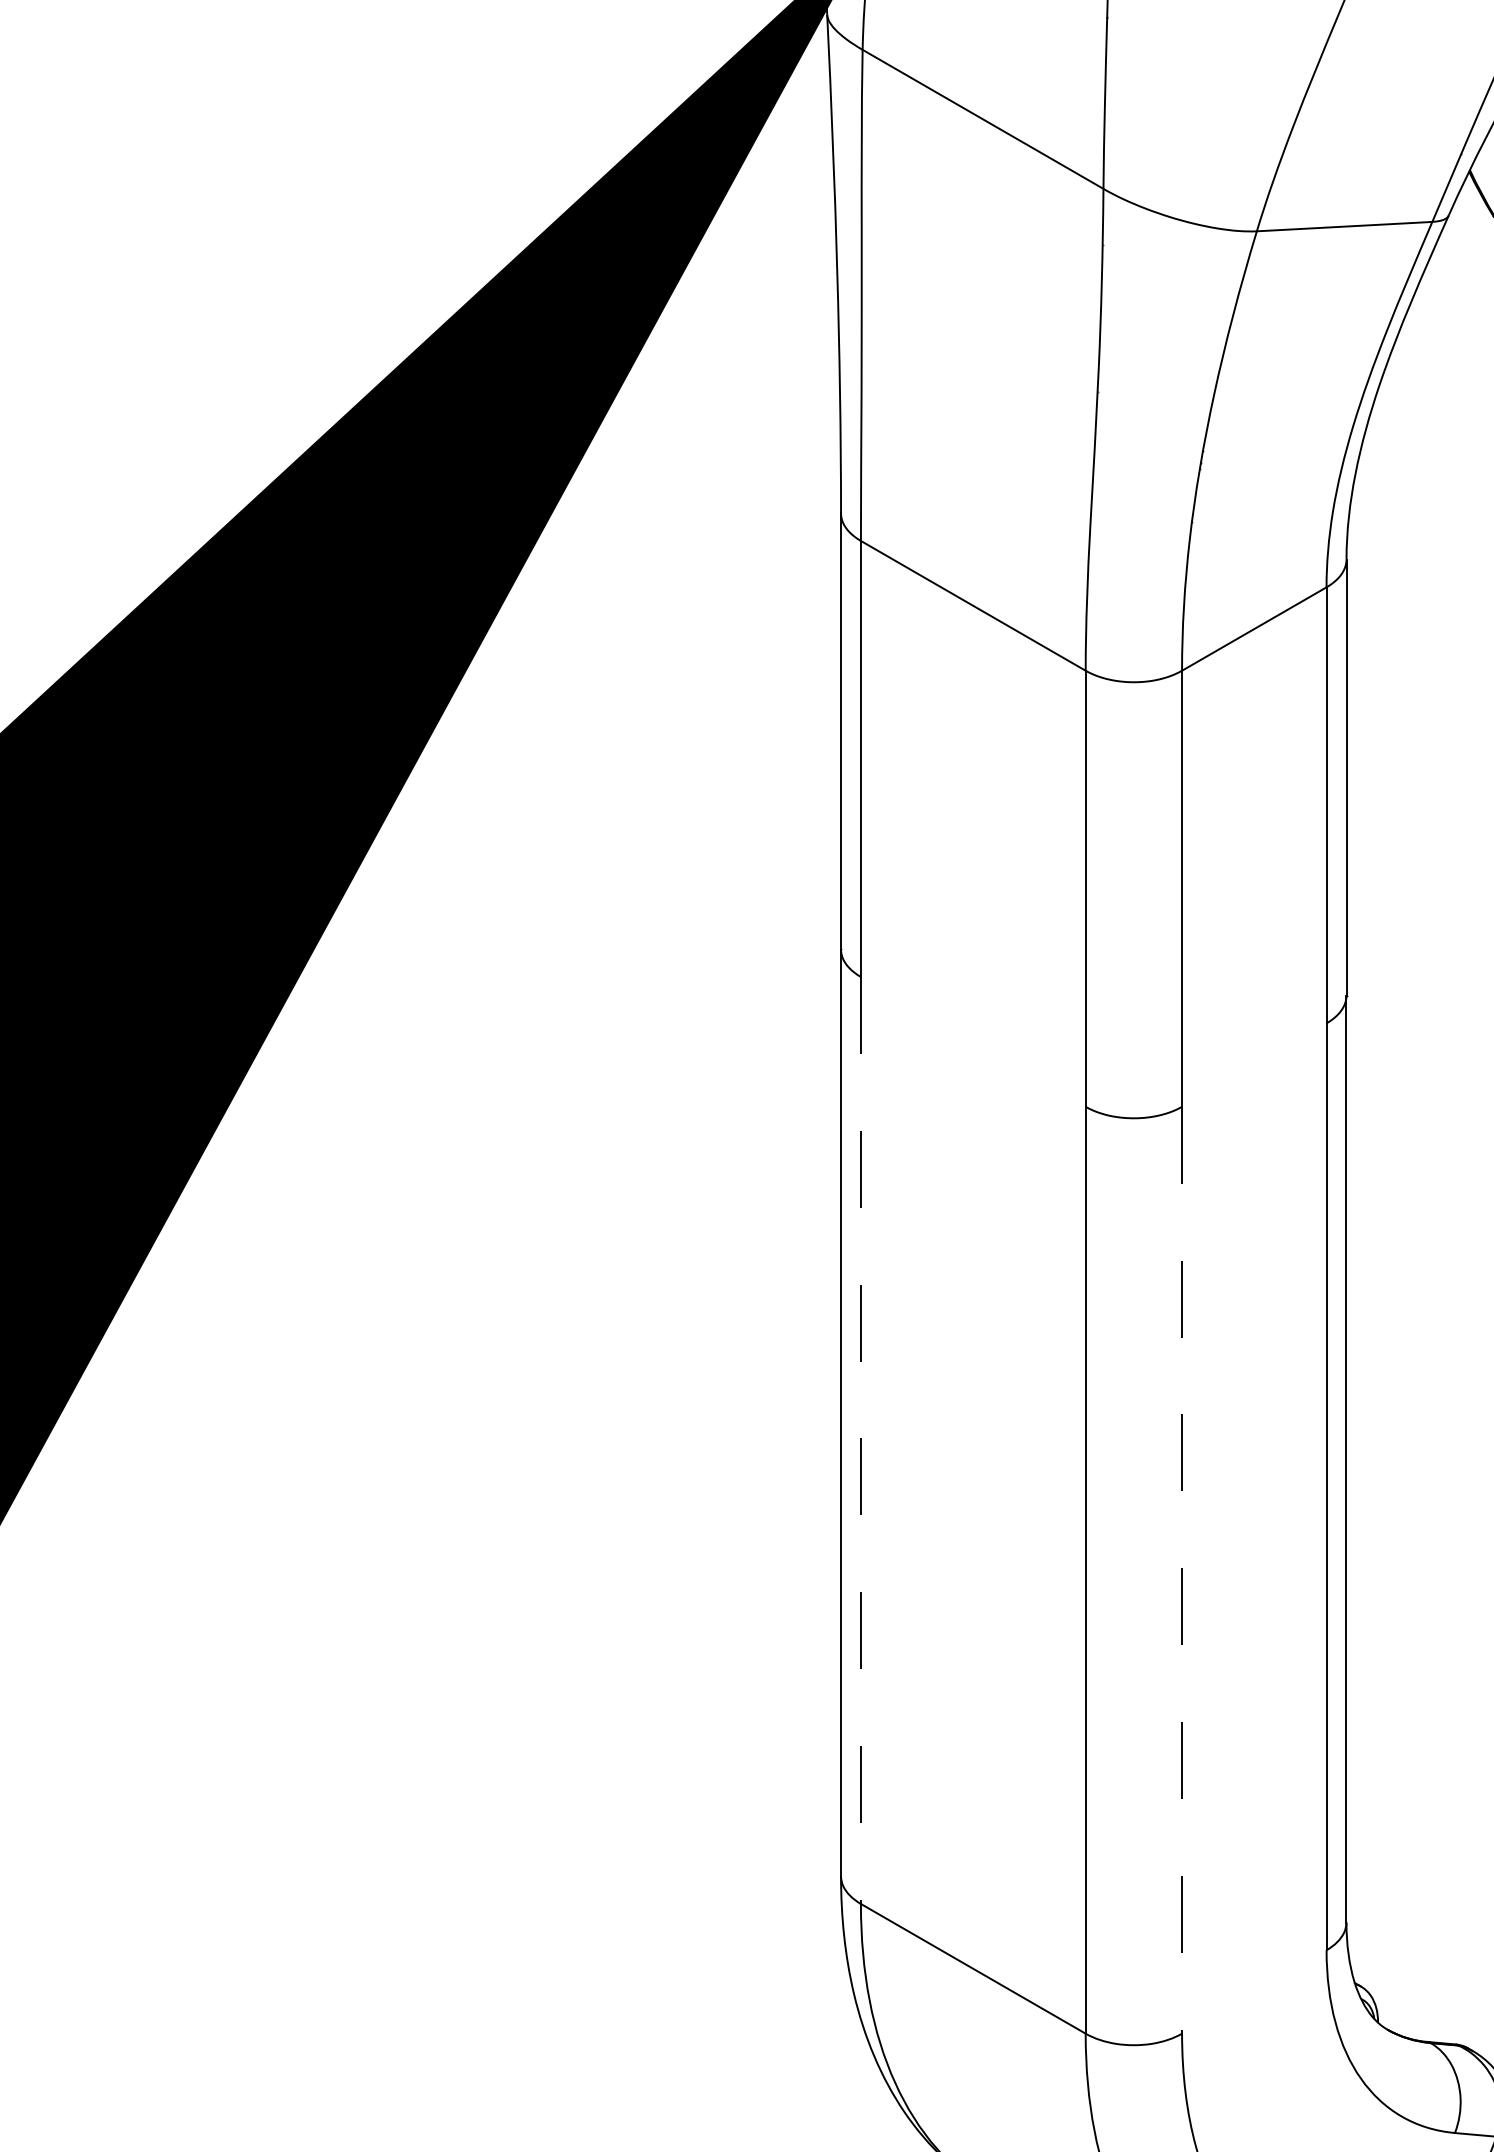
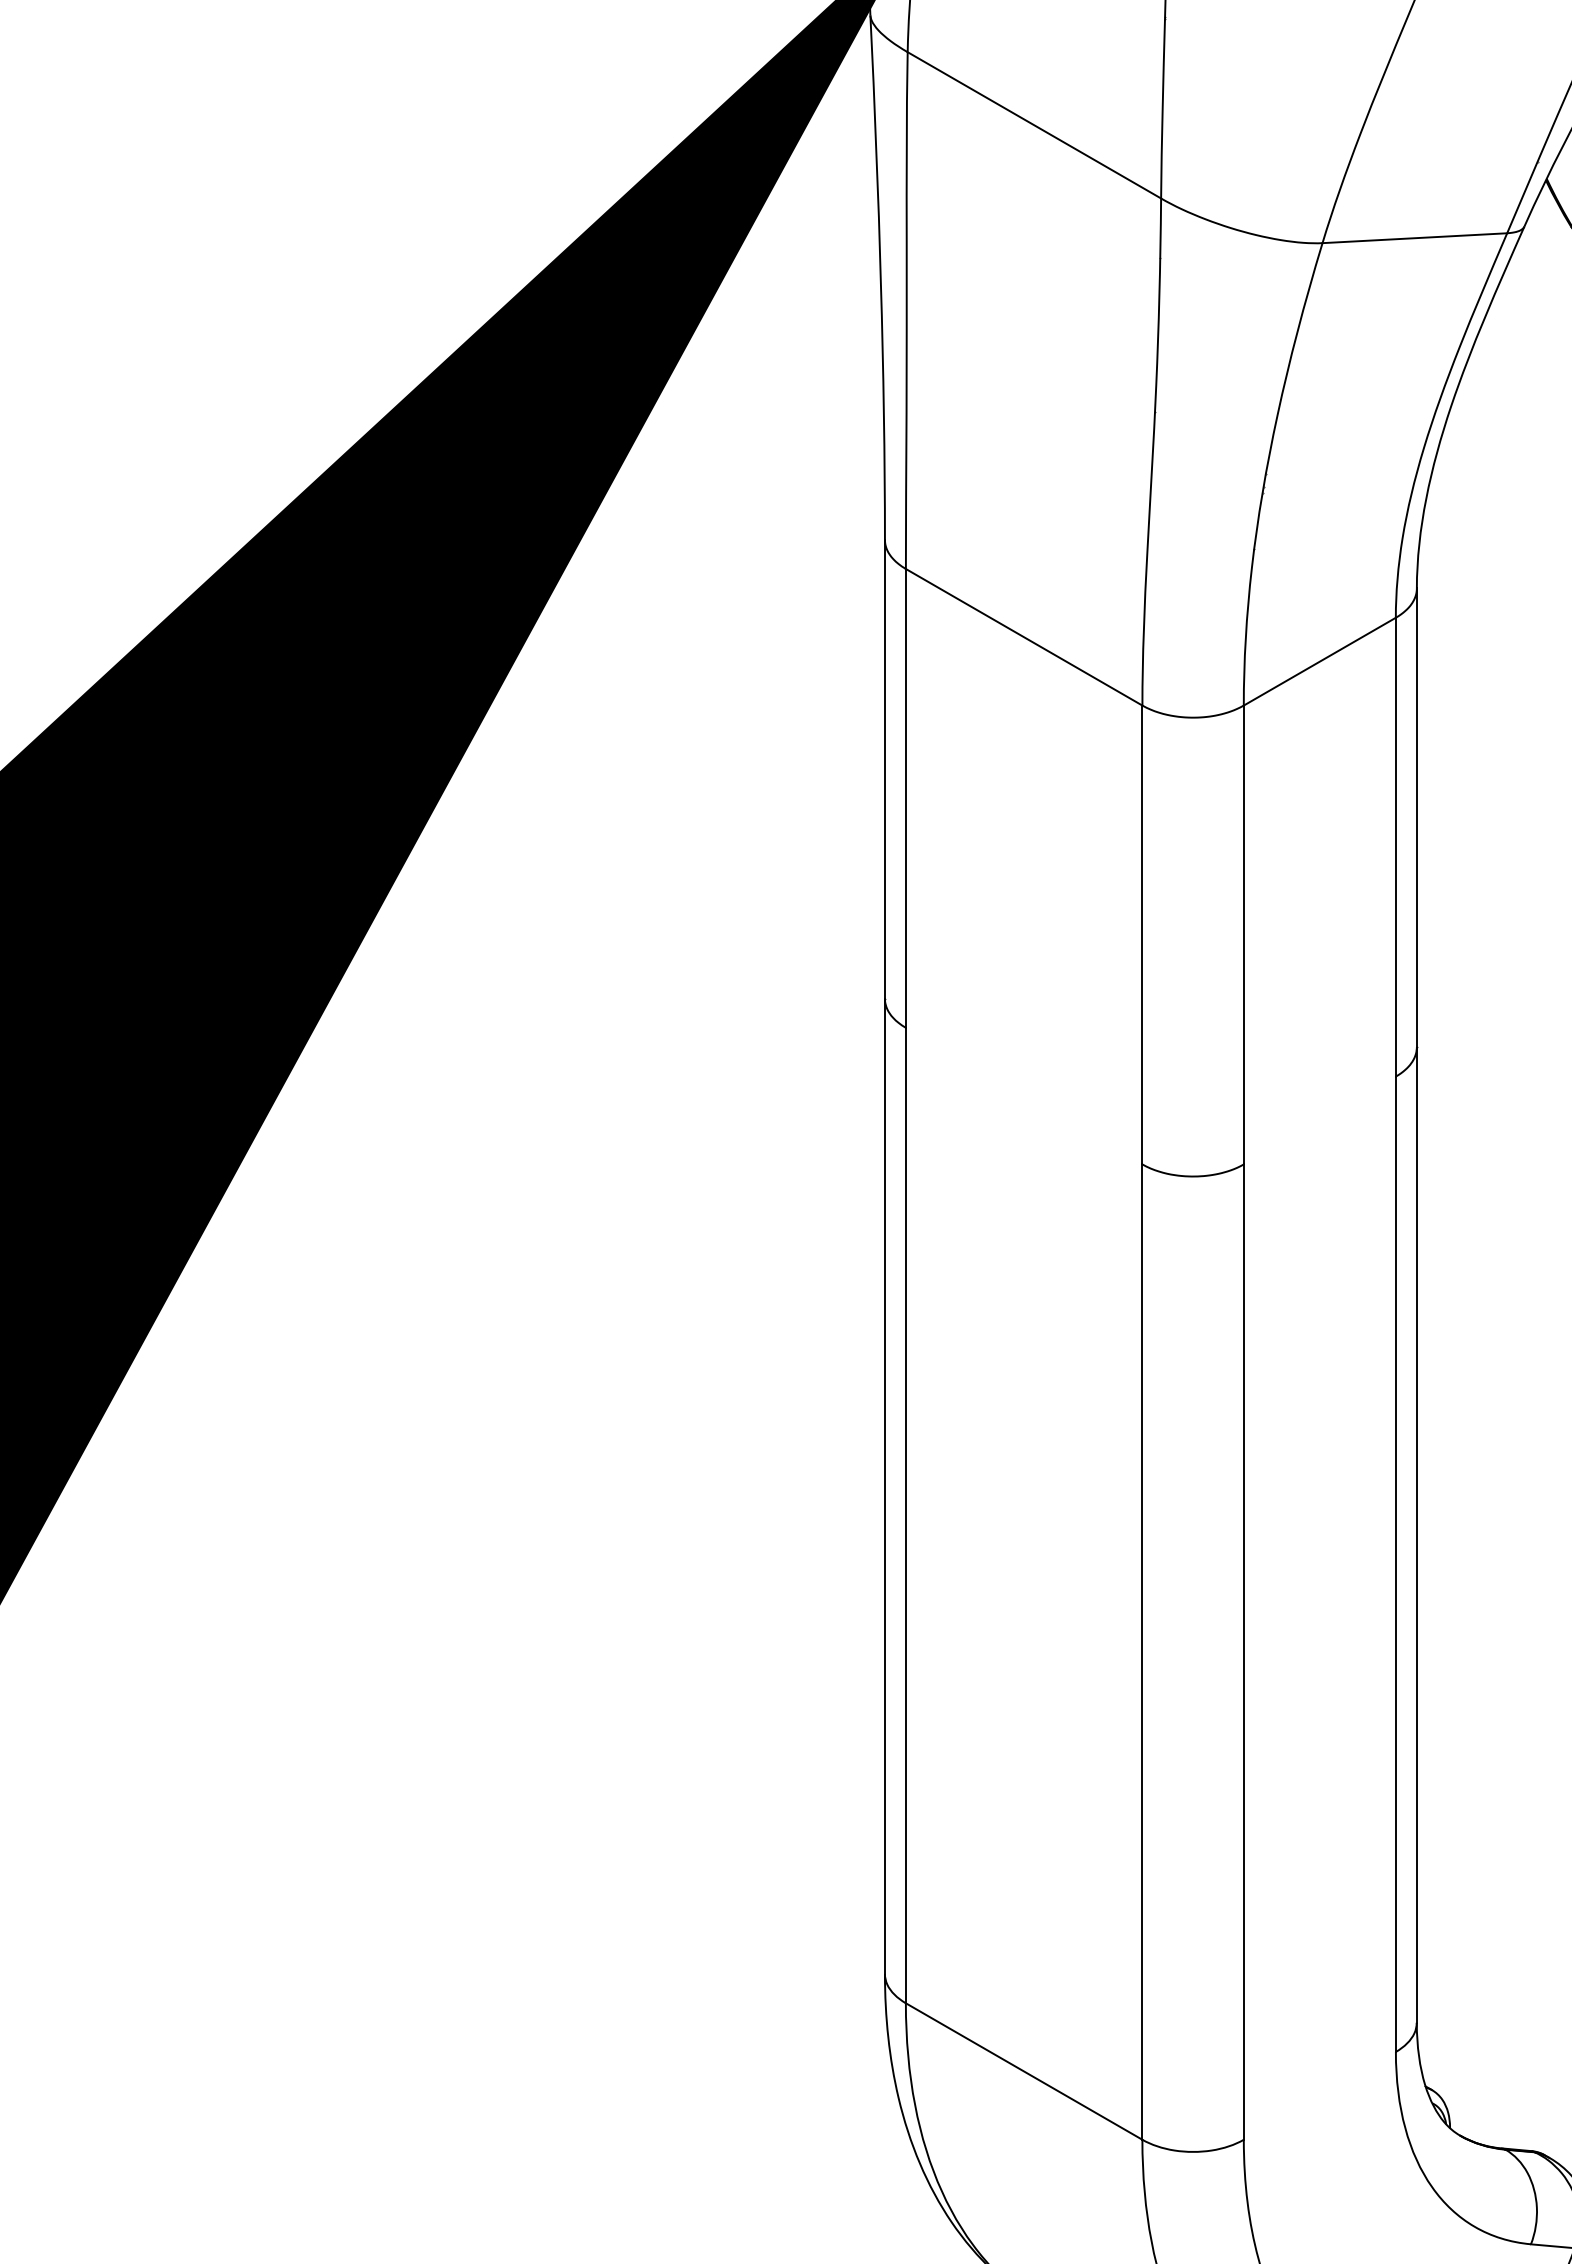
line: (860, 1440) -> (905, 1515), dashed -> solid
line: (1181, 1570) -> (1243, 1652), dashed -> solid

